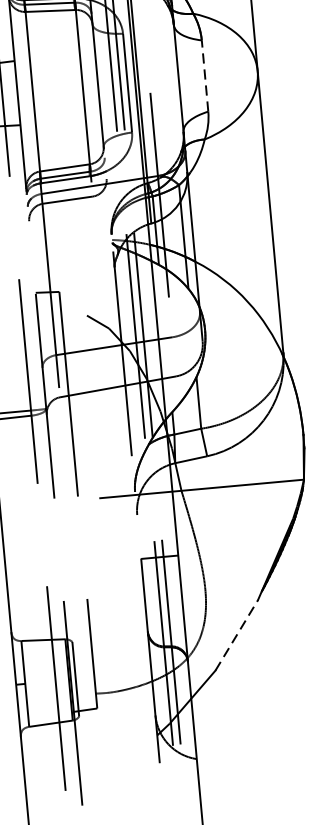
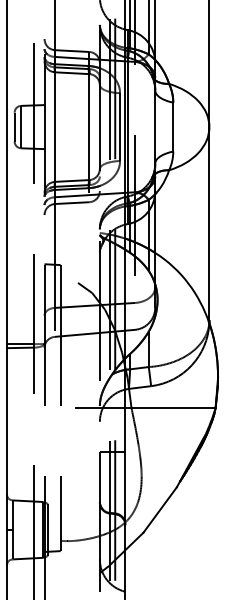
line: (205, 75) -> (173, 126), dashed -> solid
line: (237, 634) -> (160, 509), dashed -> solid

